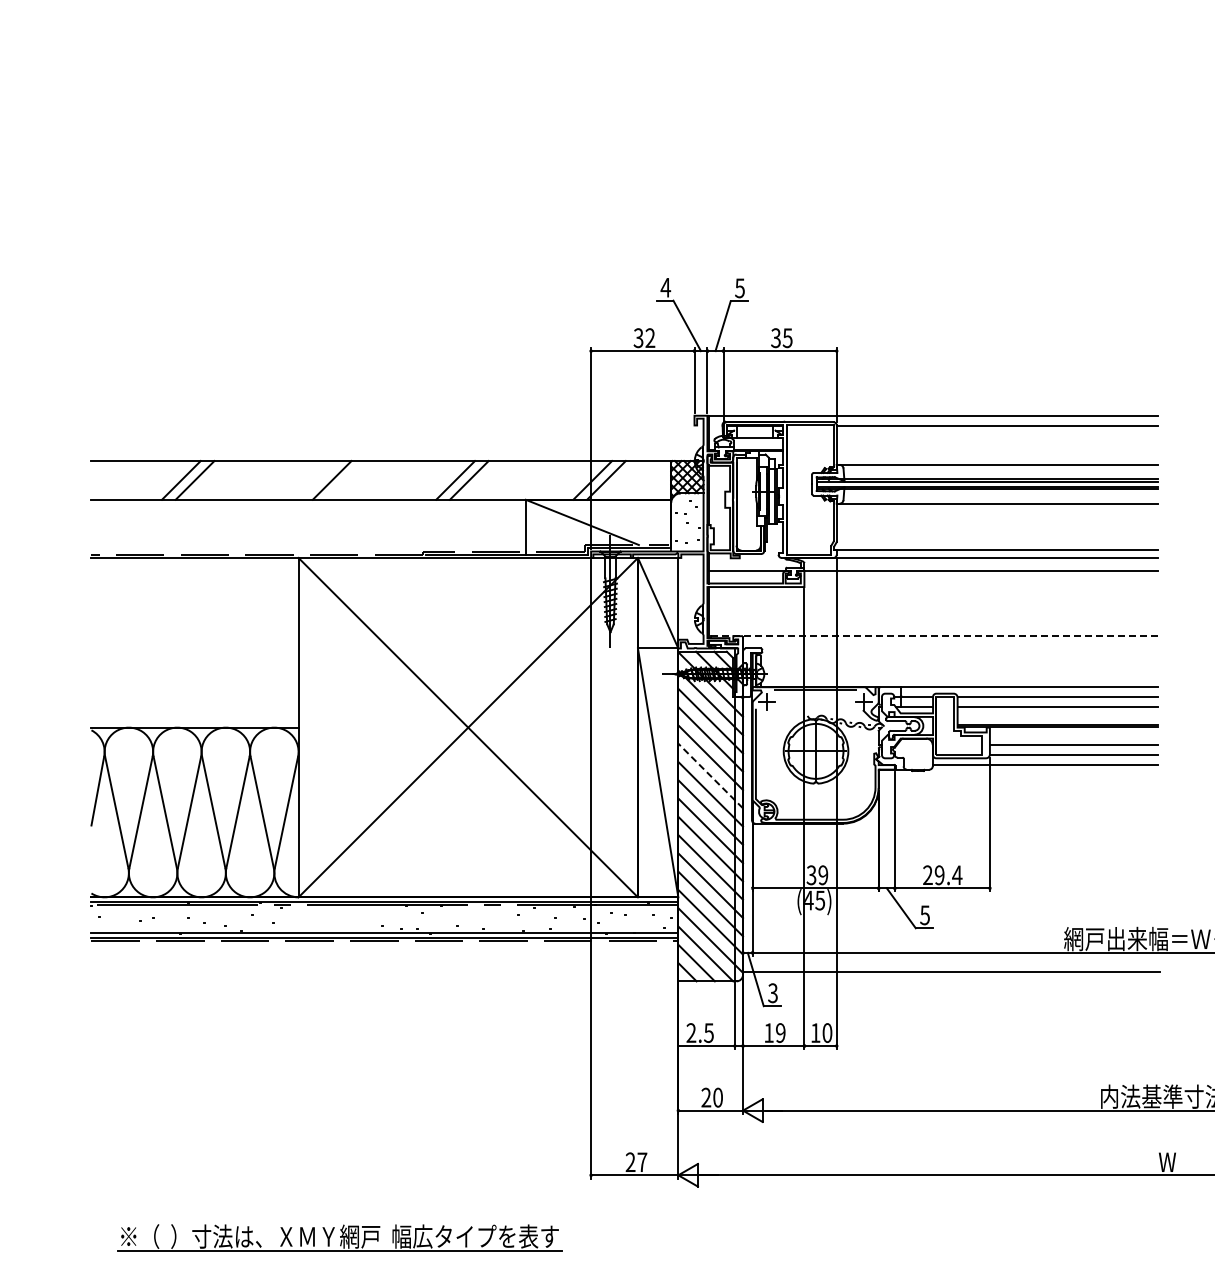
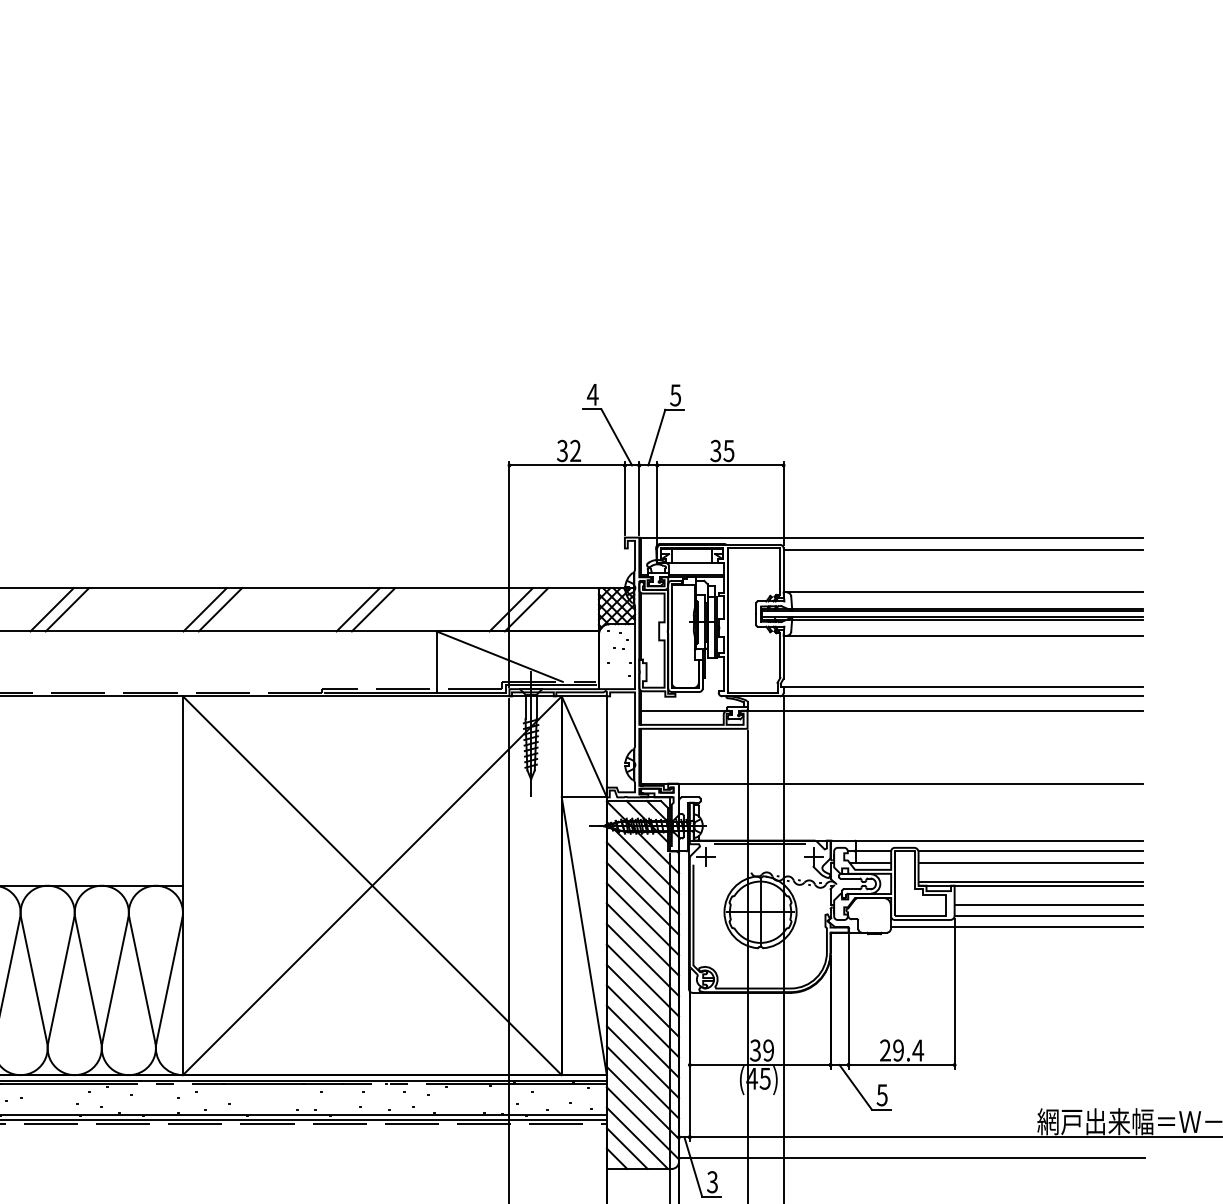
line: (318, 480) -> (205, 609), added
line: (934, 636) -> (892, 784), dashed -> solid
line: (710, 776) -> (642, 940), dashed -> solid

